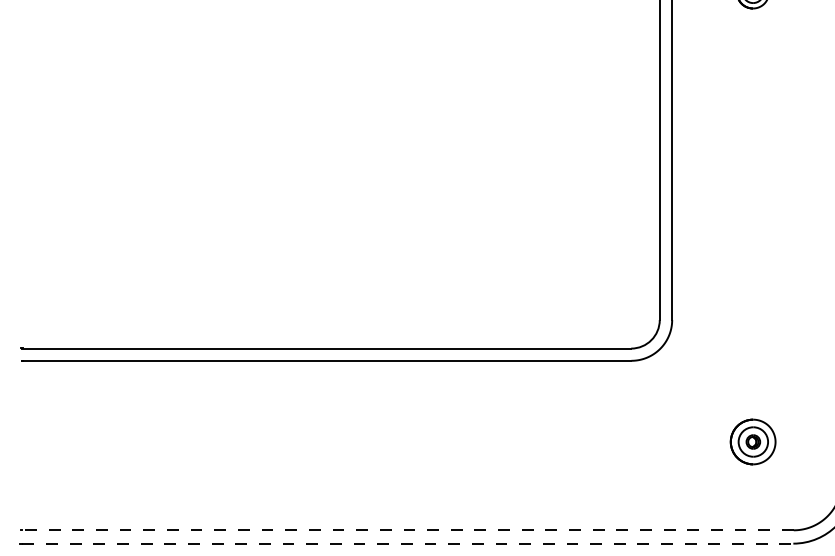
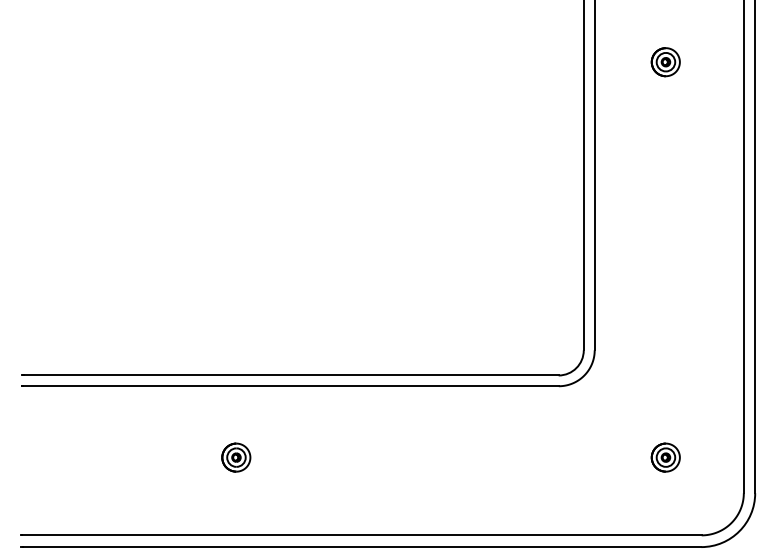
part: (265, 441) -> (236, 457), added
part: (752, 441) -> (665, 457), size x0.71
line: (408, 530) -> (362, 535), dashed -> solid
line: (408, 544) -> (362, 547), dashed -> solid

